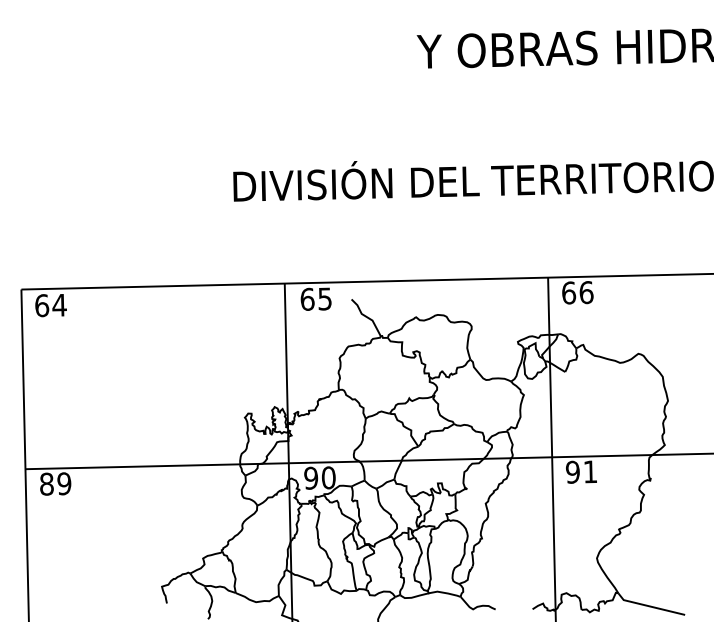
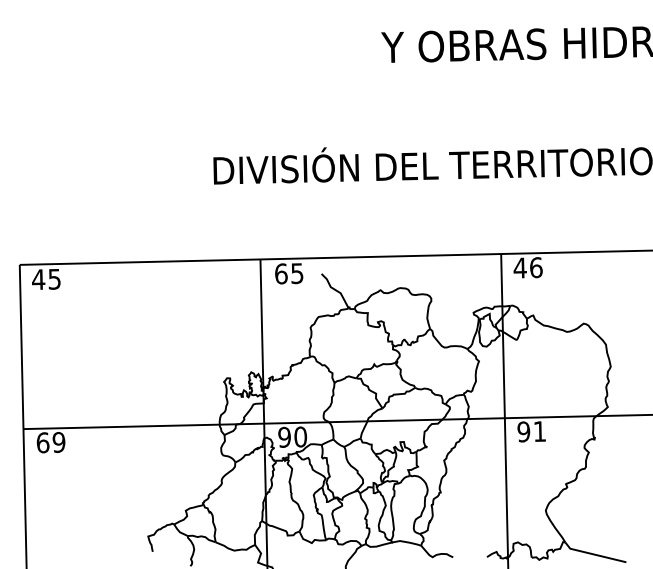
text: (568, 292) -> (519, 267), 66 -> 46
text: (50, 305) -> (46, 279), 64 -> 45
text: (46, 483) -> (42, 442), 89 -> 69

